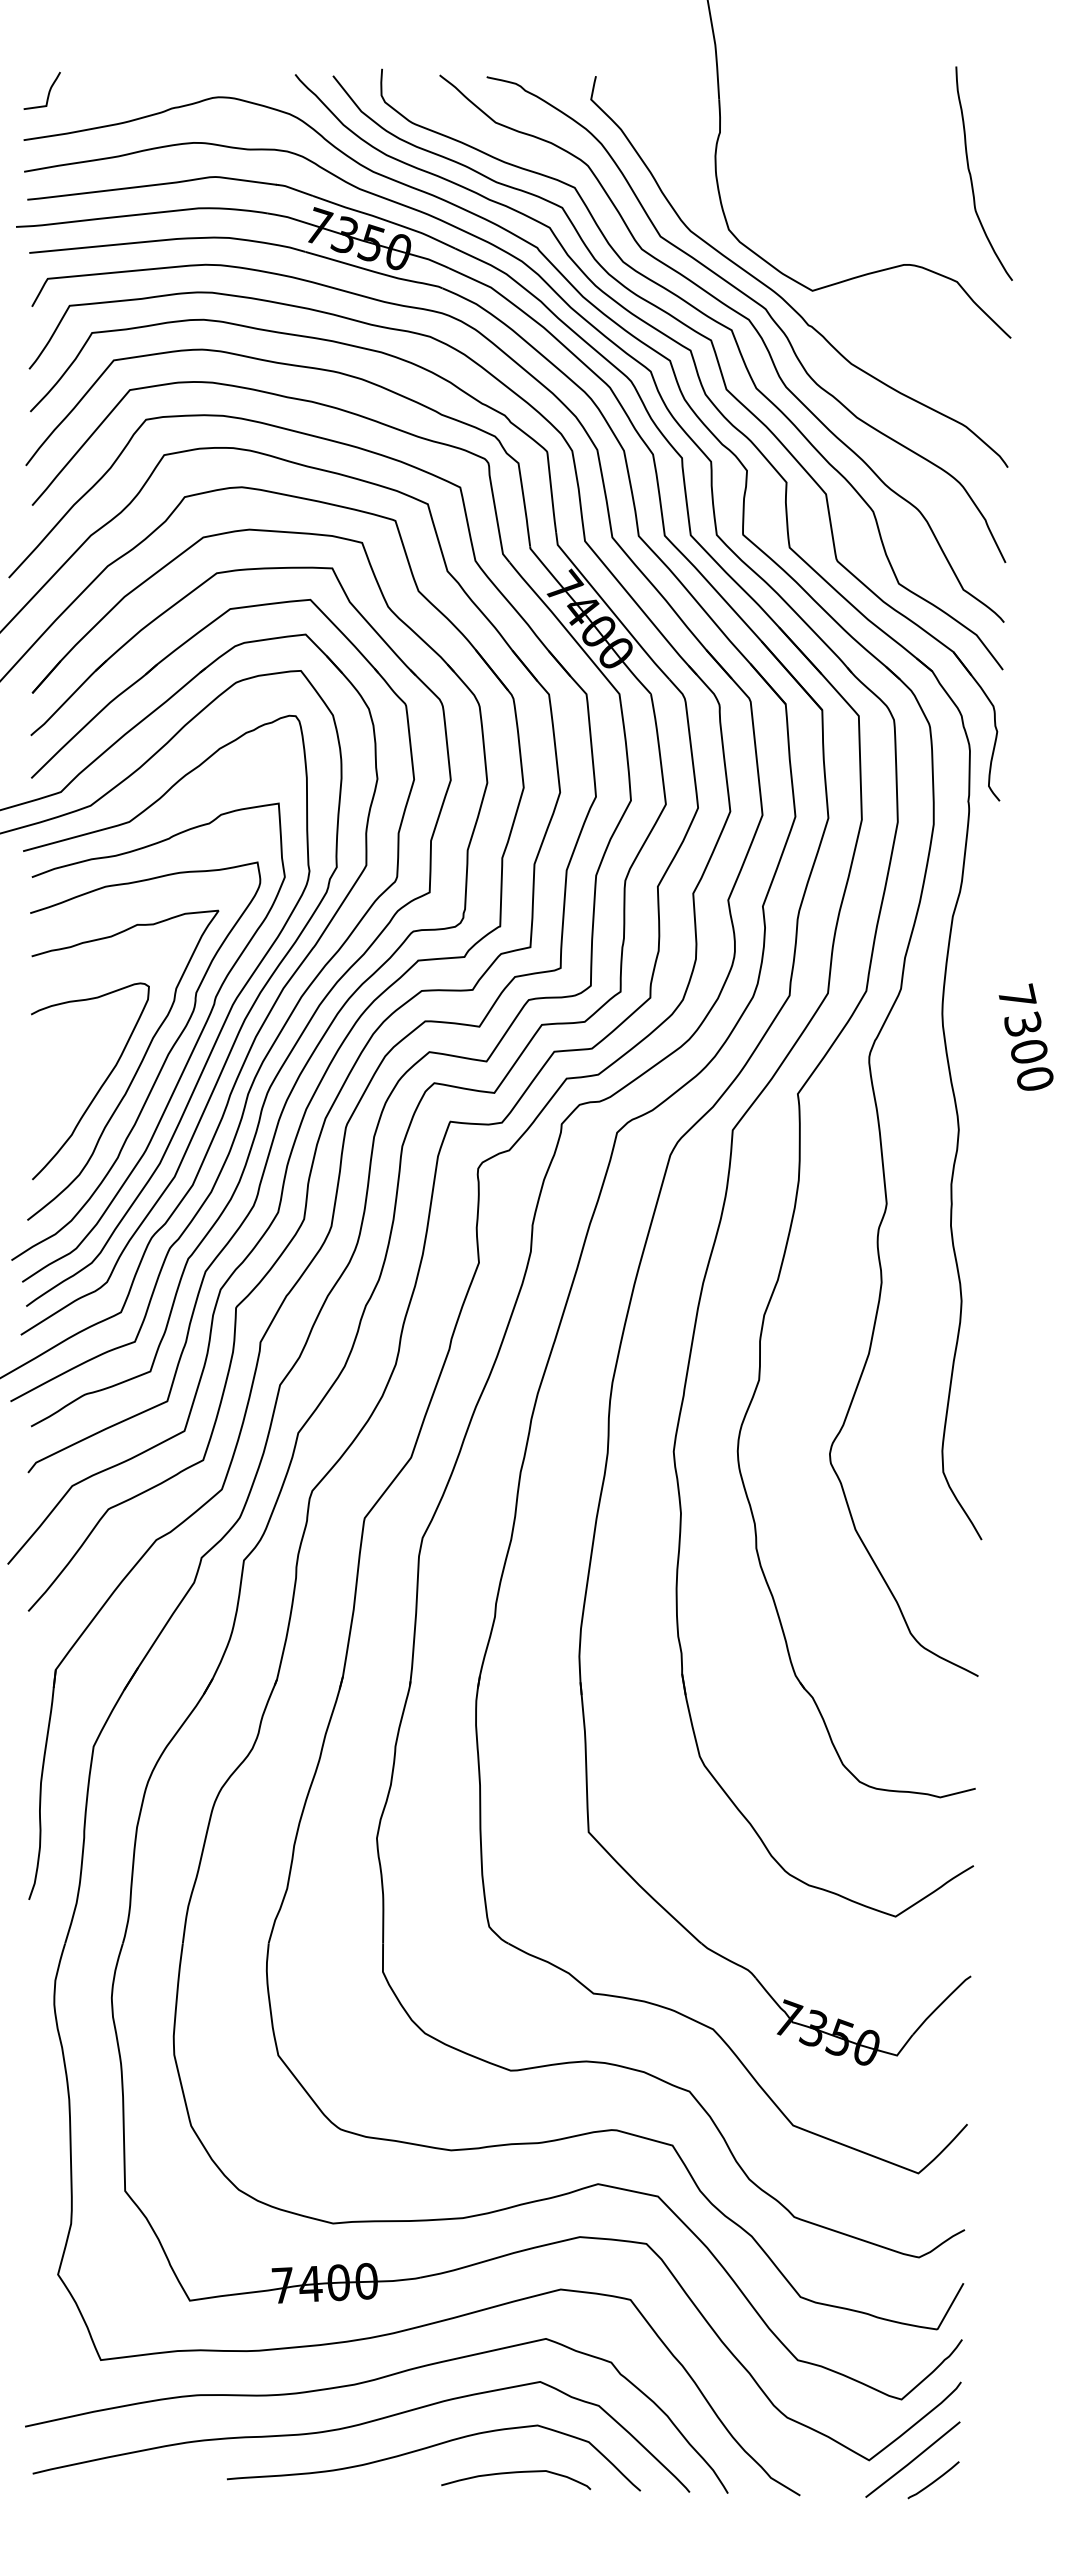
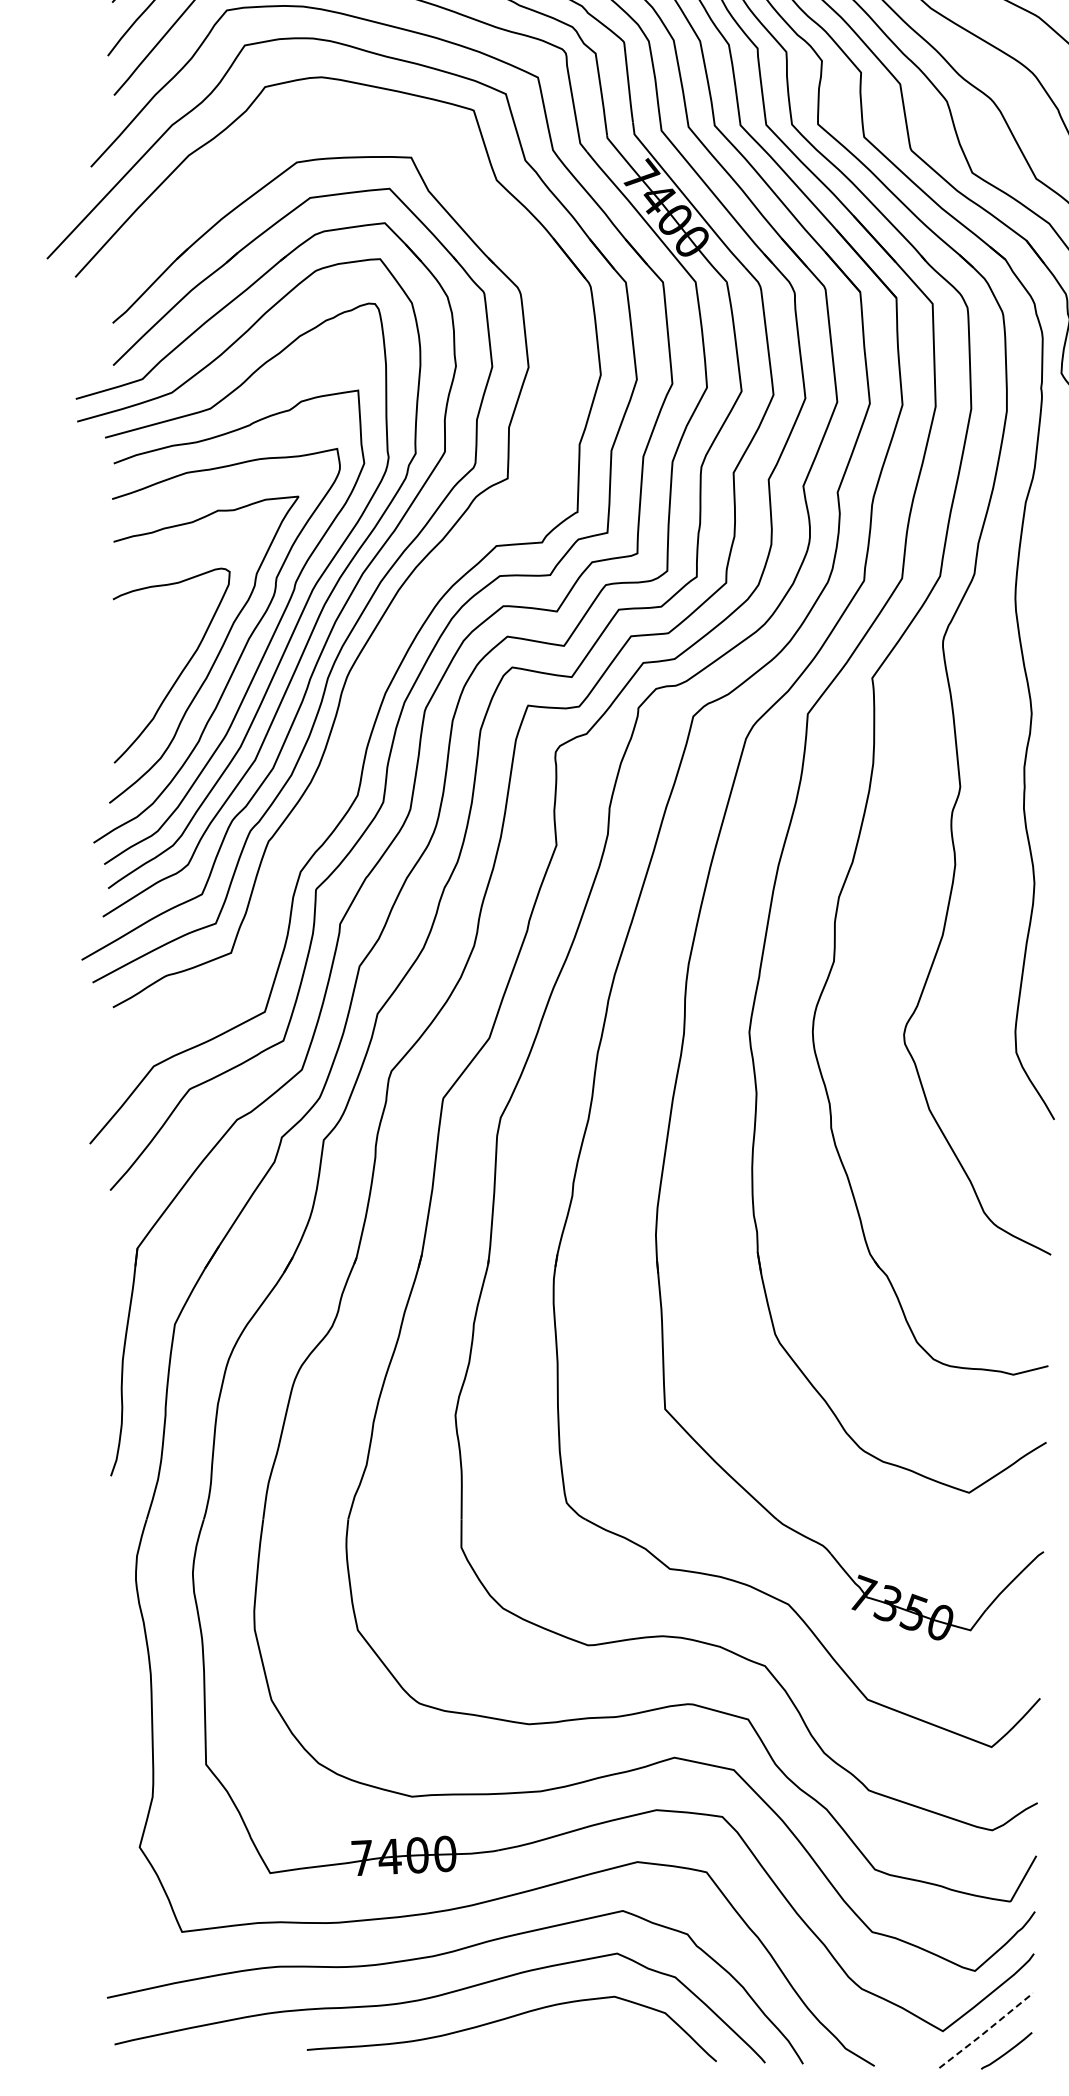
part: (320, 1038) -> (399, 623), removed
line: (913, 2460) -> (986, 2031), solid -> dashed
curve: (516, 2473) -> (593, 2044), removed

